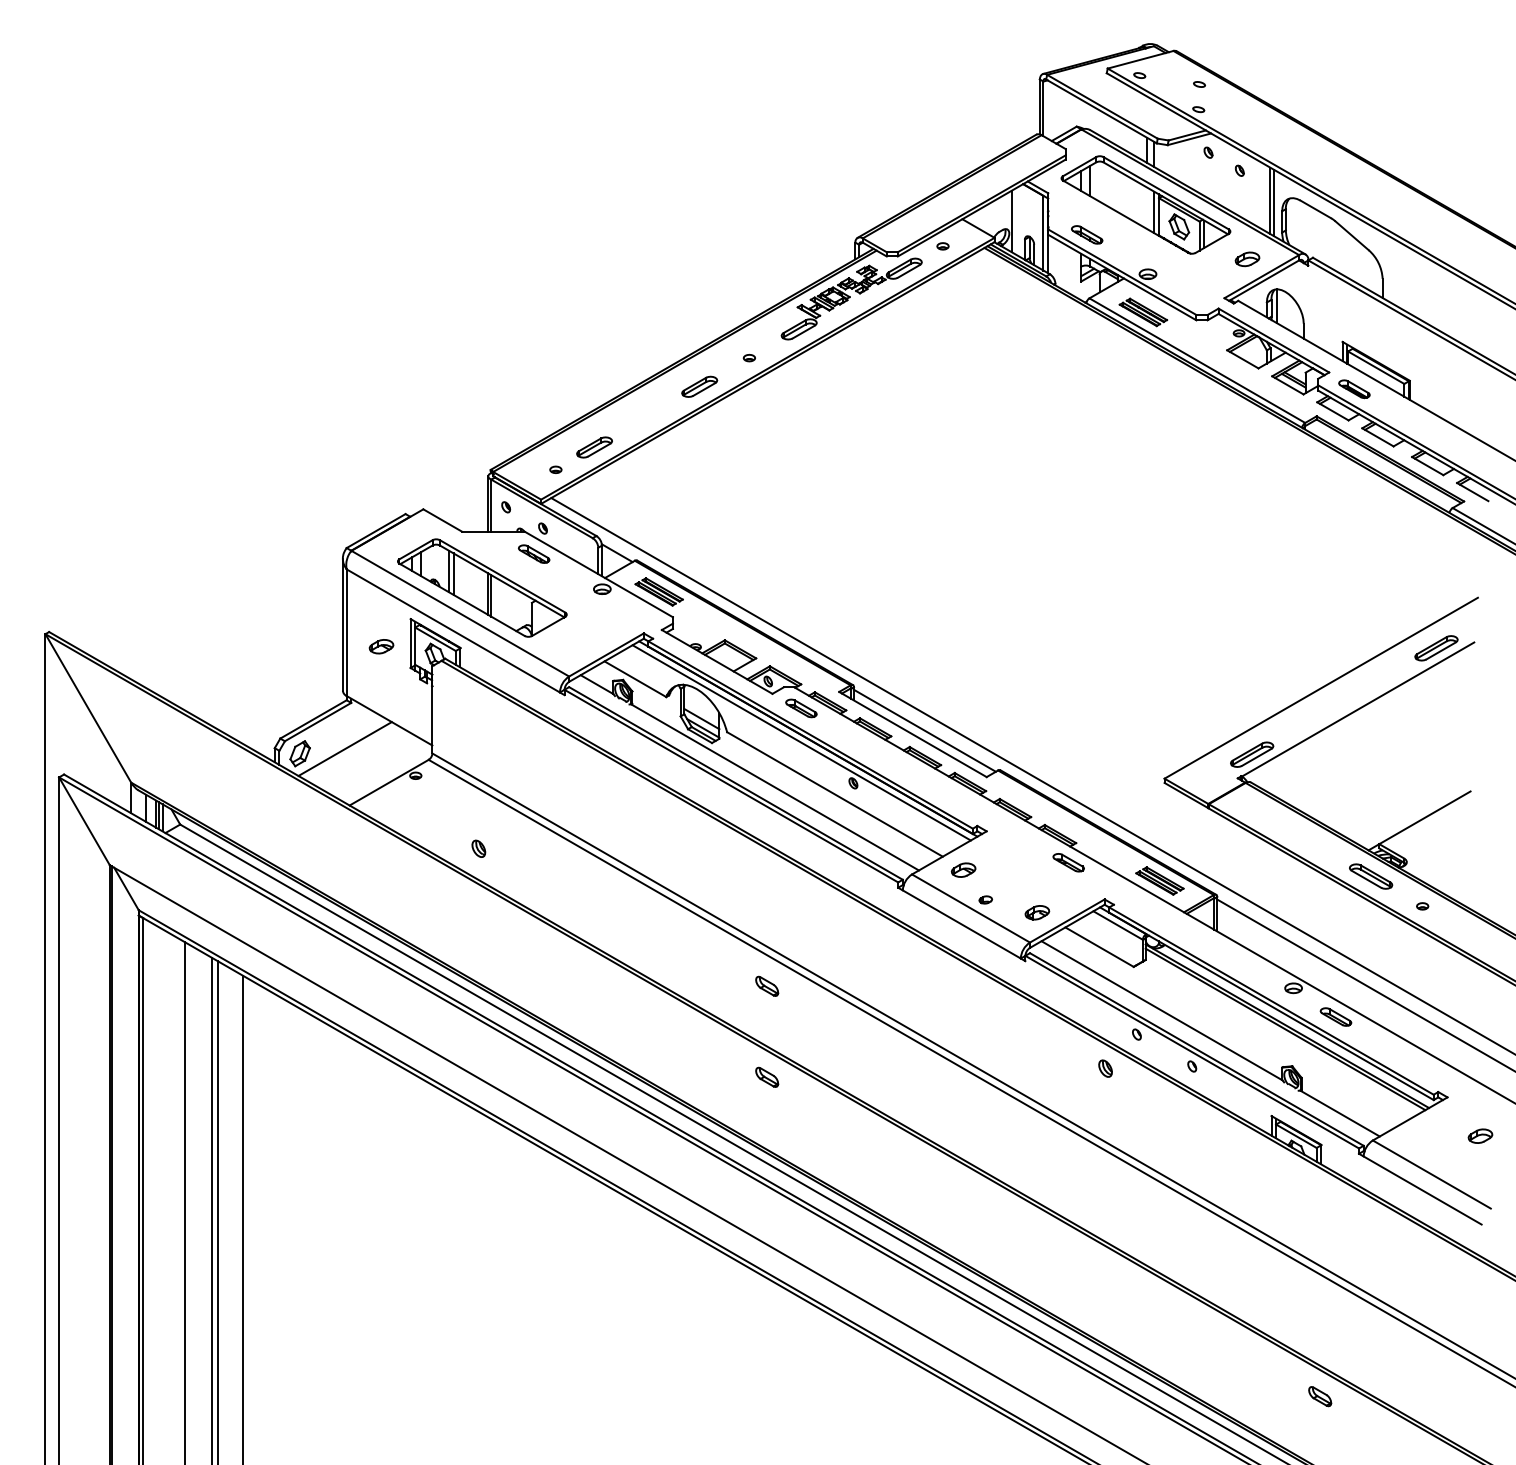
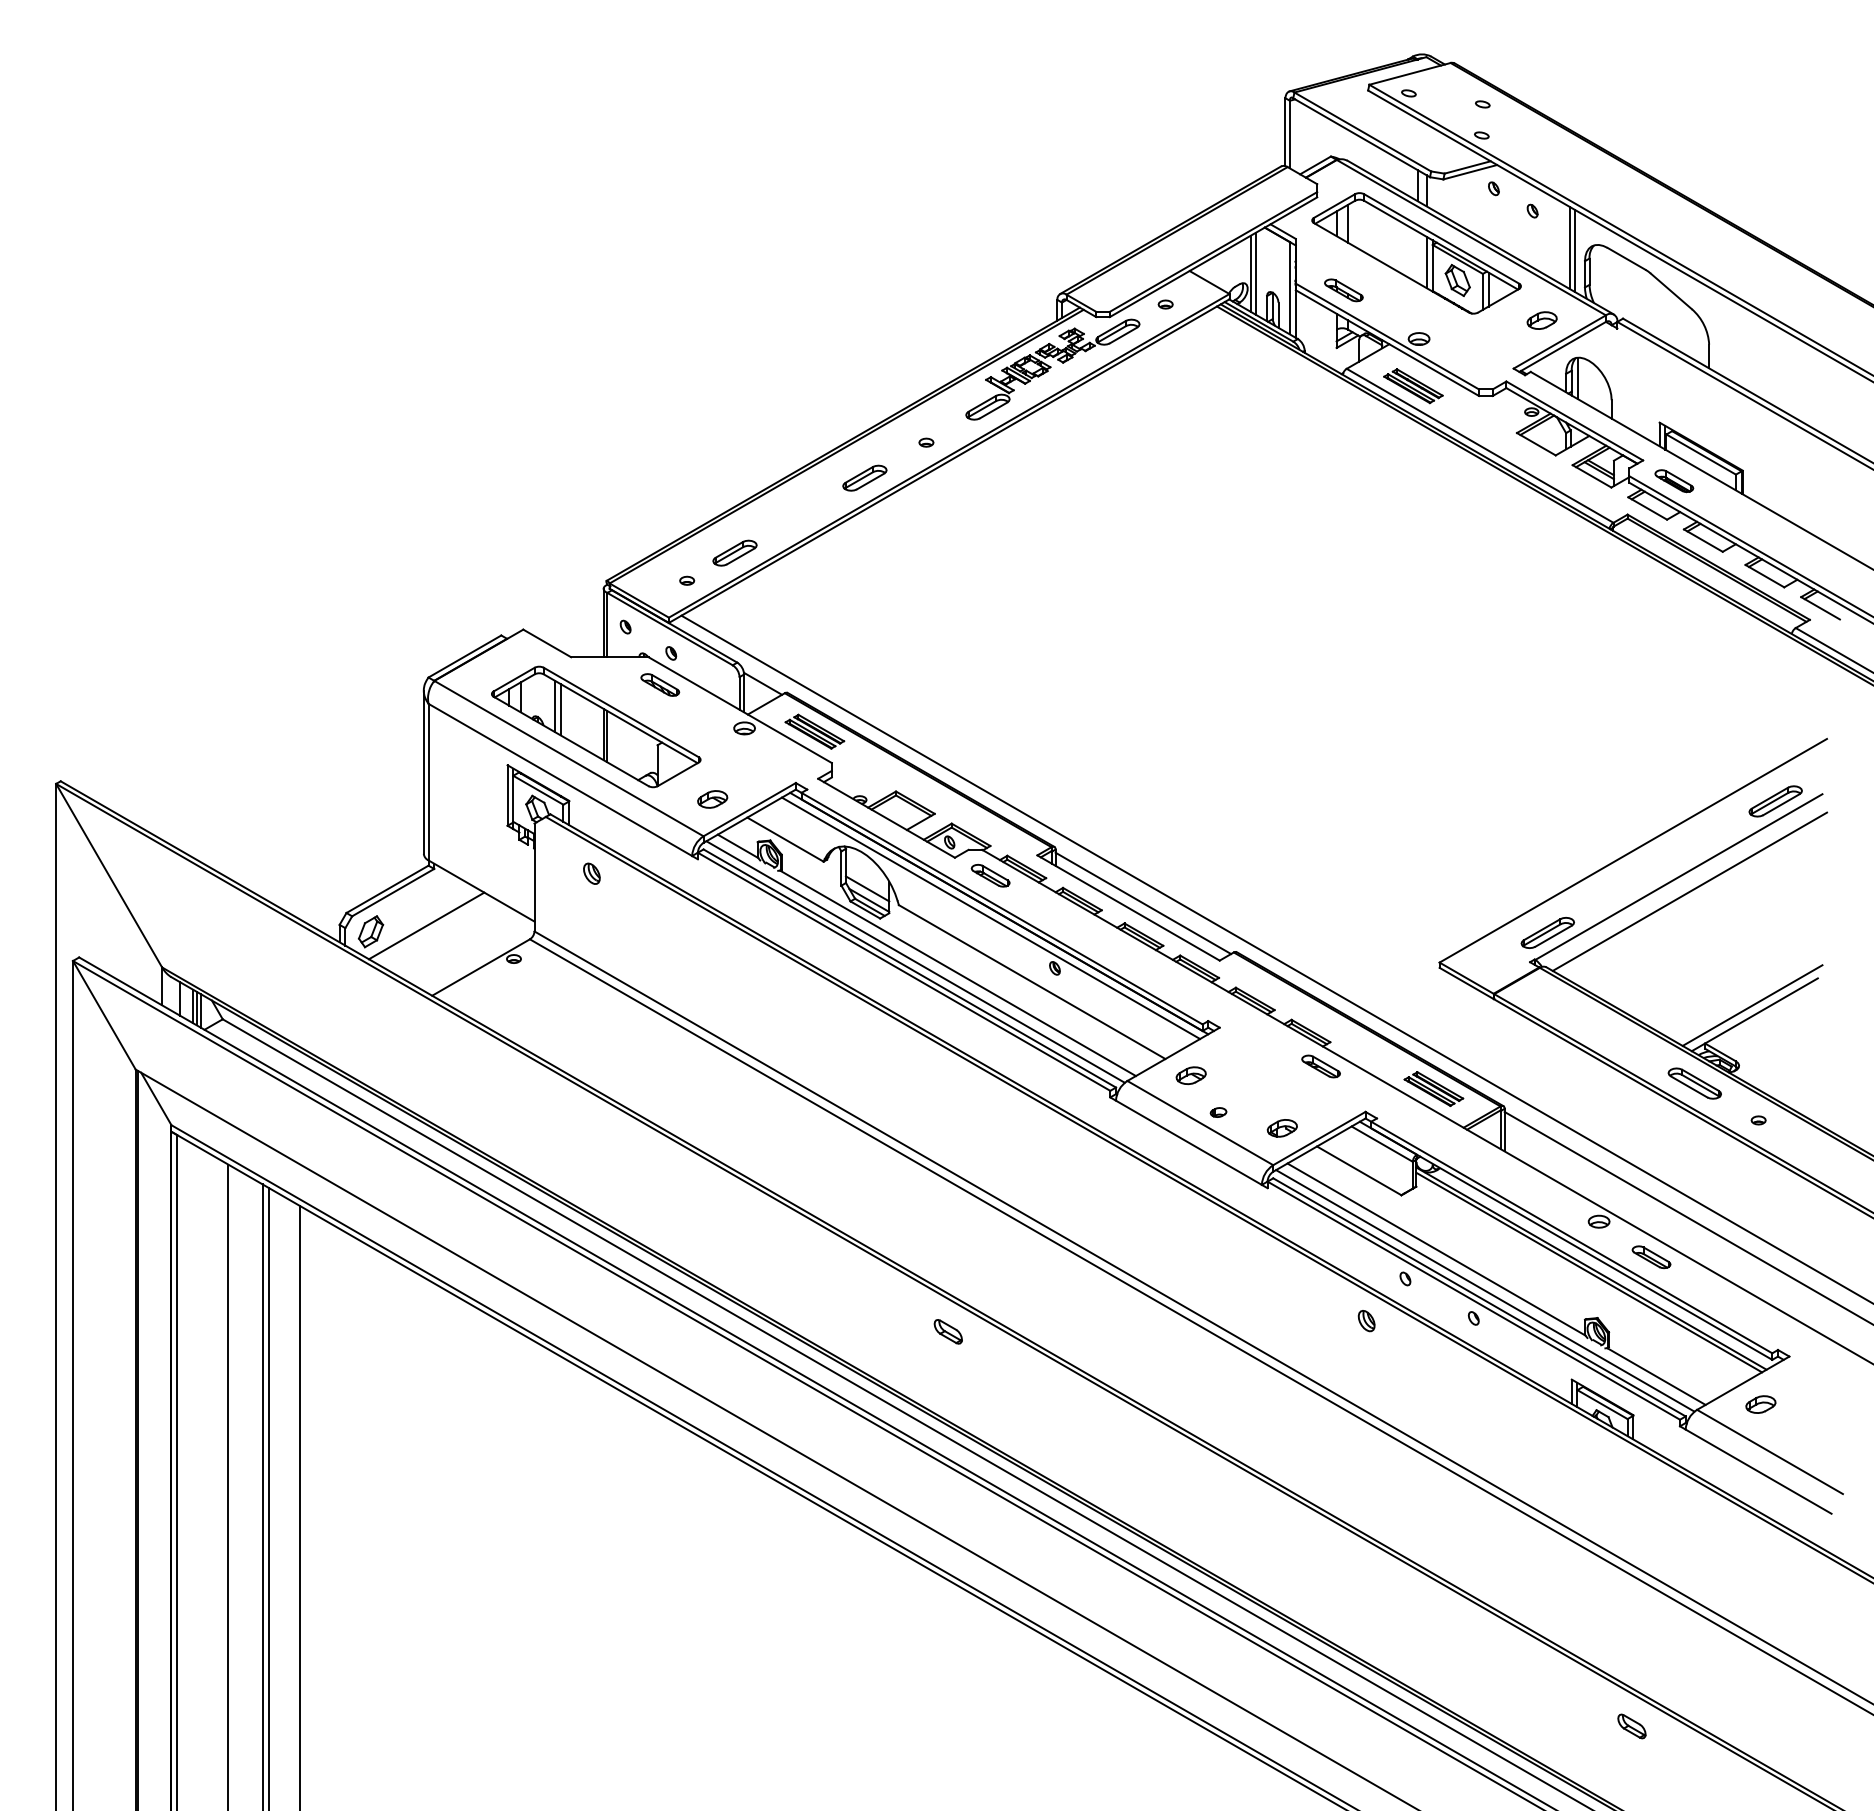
line: (1015, 221) -> (1255, 273), added
part: (381, 646) -> (712, 799), moved
line: (1366, 721) -> (1689, 891), added
line: (740, 777) -> (915, 961), added
line: (1417, 813) -> (1752, 1005), added
part: (478, 848) -> (591, 873), moved
part: (767, 985) -> (948, 1218), removed
line: (1201, 1043) -> (1485, 1289), added
part: (1480, 1135) -> (1760, 1403), moved

